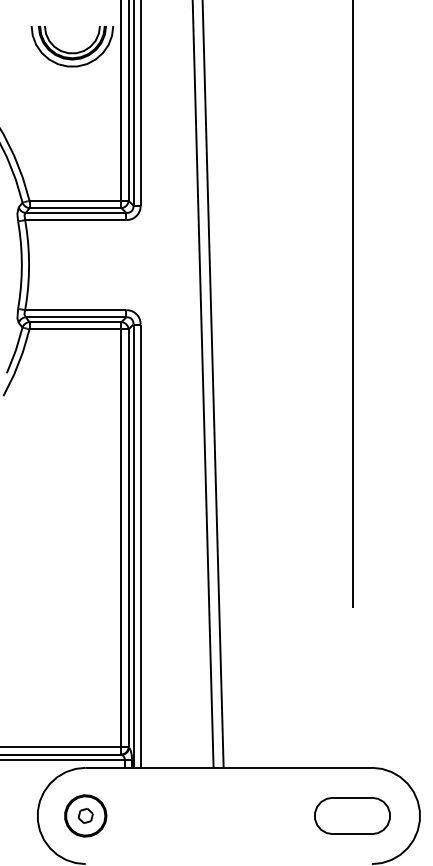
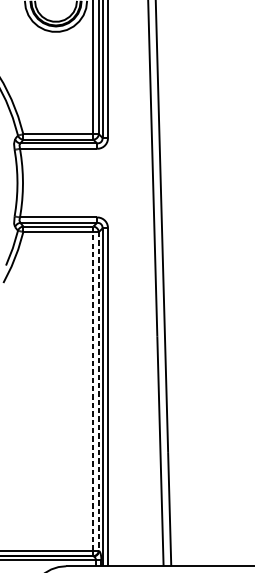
line: (121, 537) -> (93, 390), solid -> dashed
line: (128, 538) -> (98, 391), solid -> dashed

